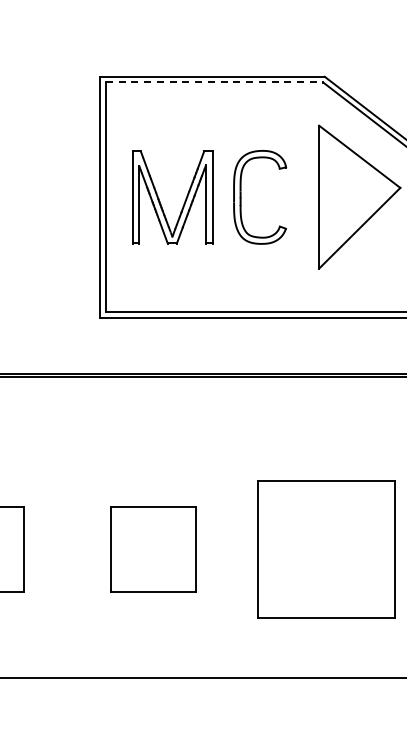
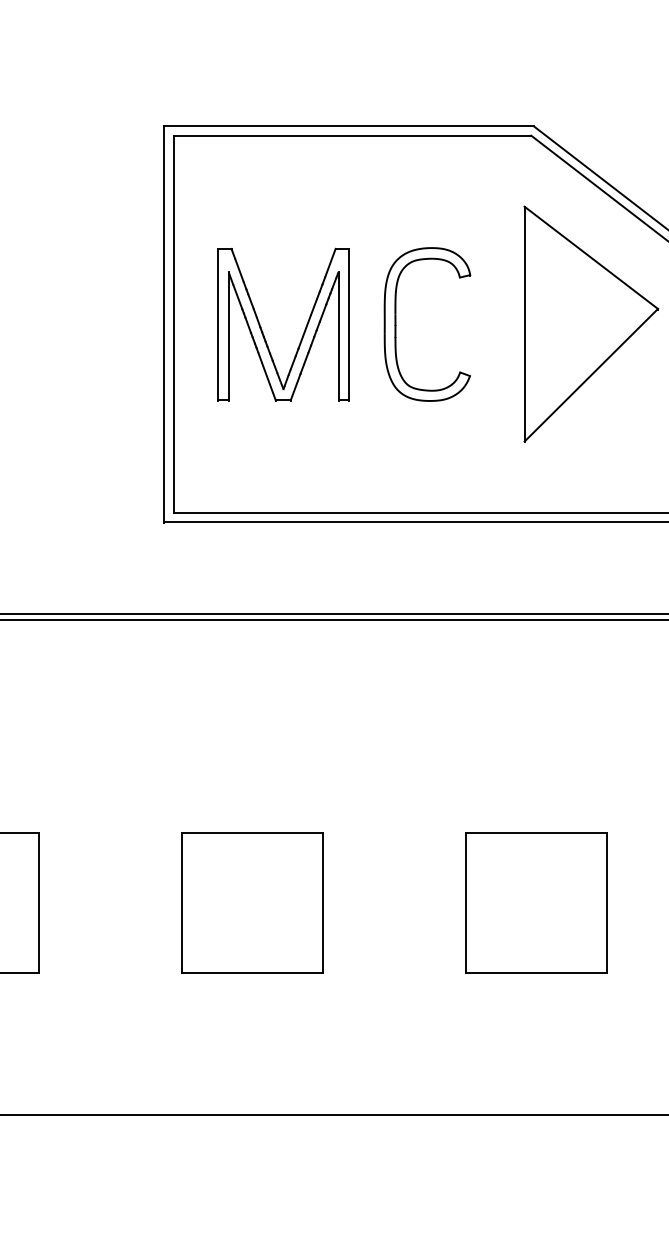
line: (214, 82) -> (352, 135), dashed -> solid
part: (326, 549) -> (536, 903), size x0.62

